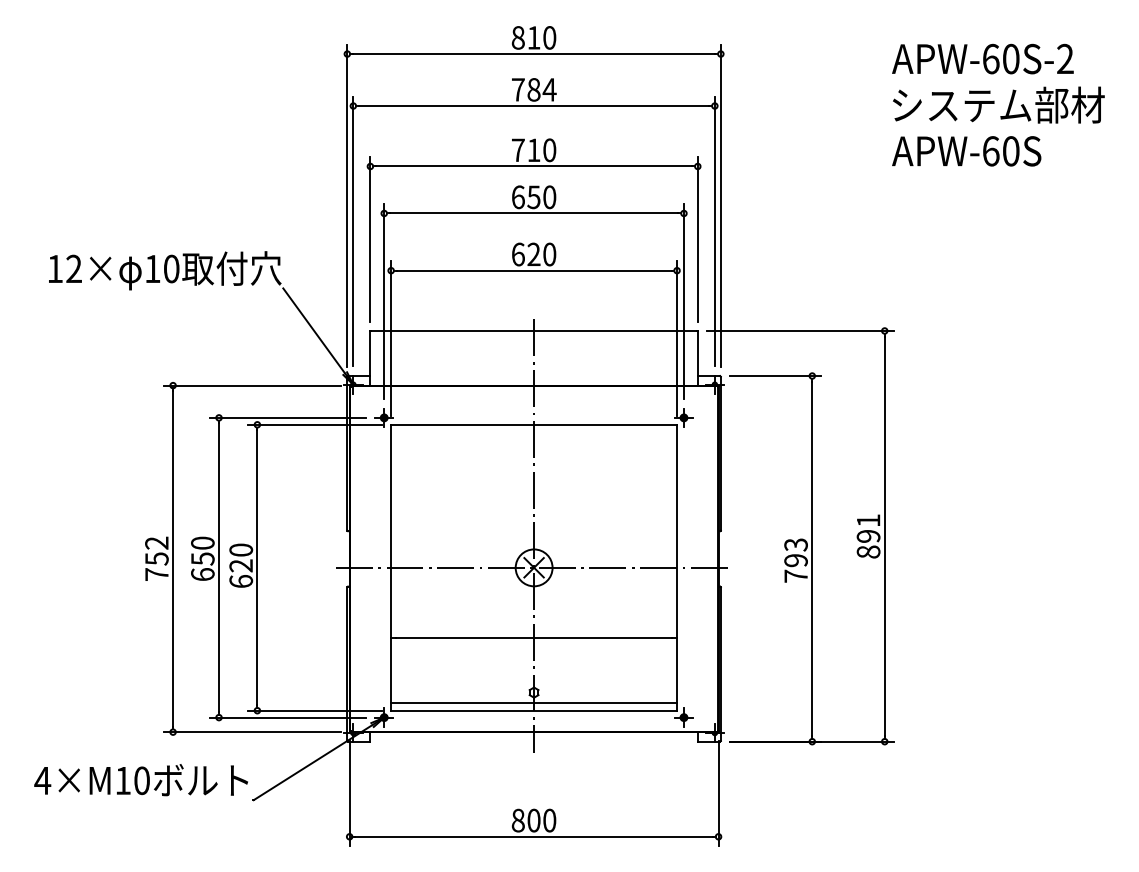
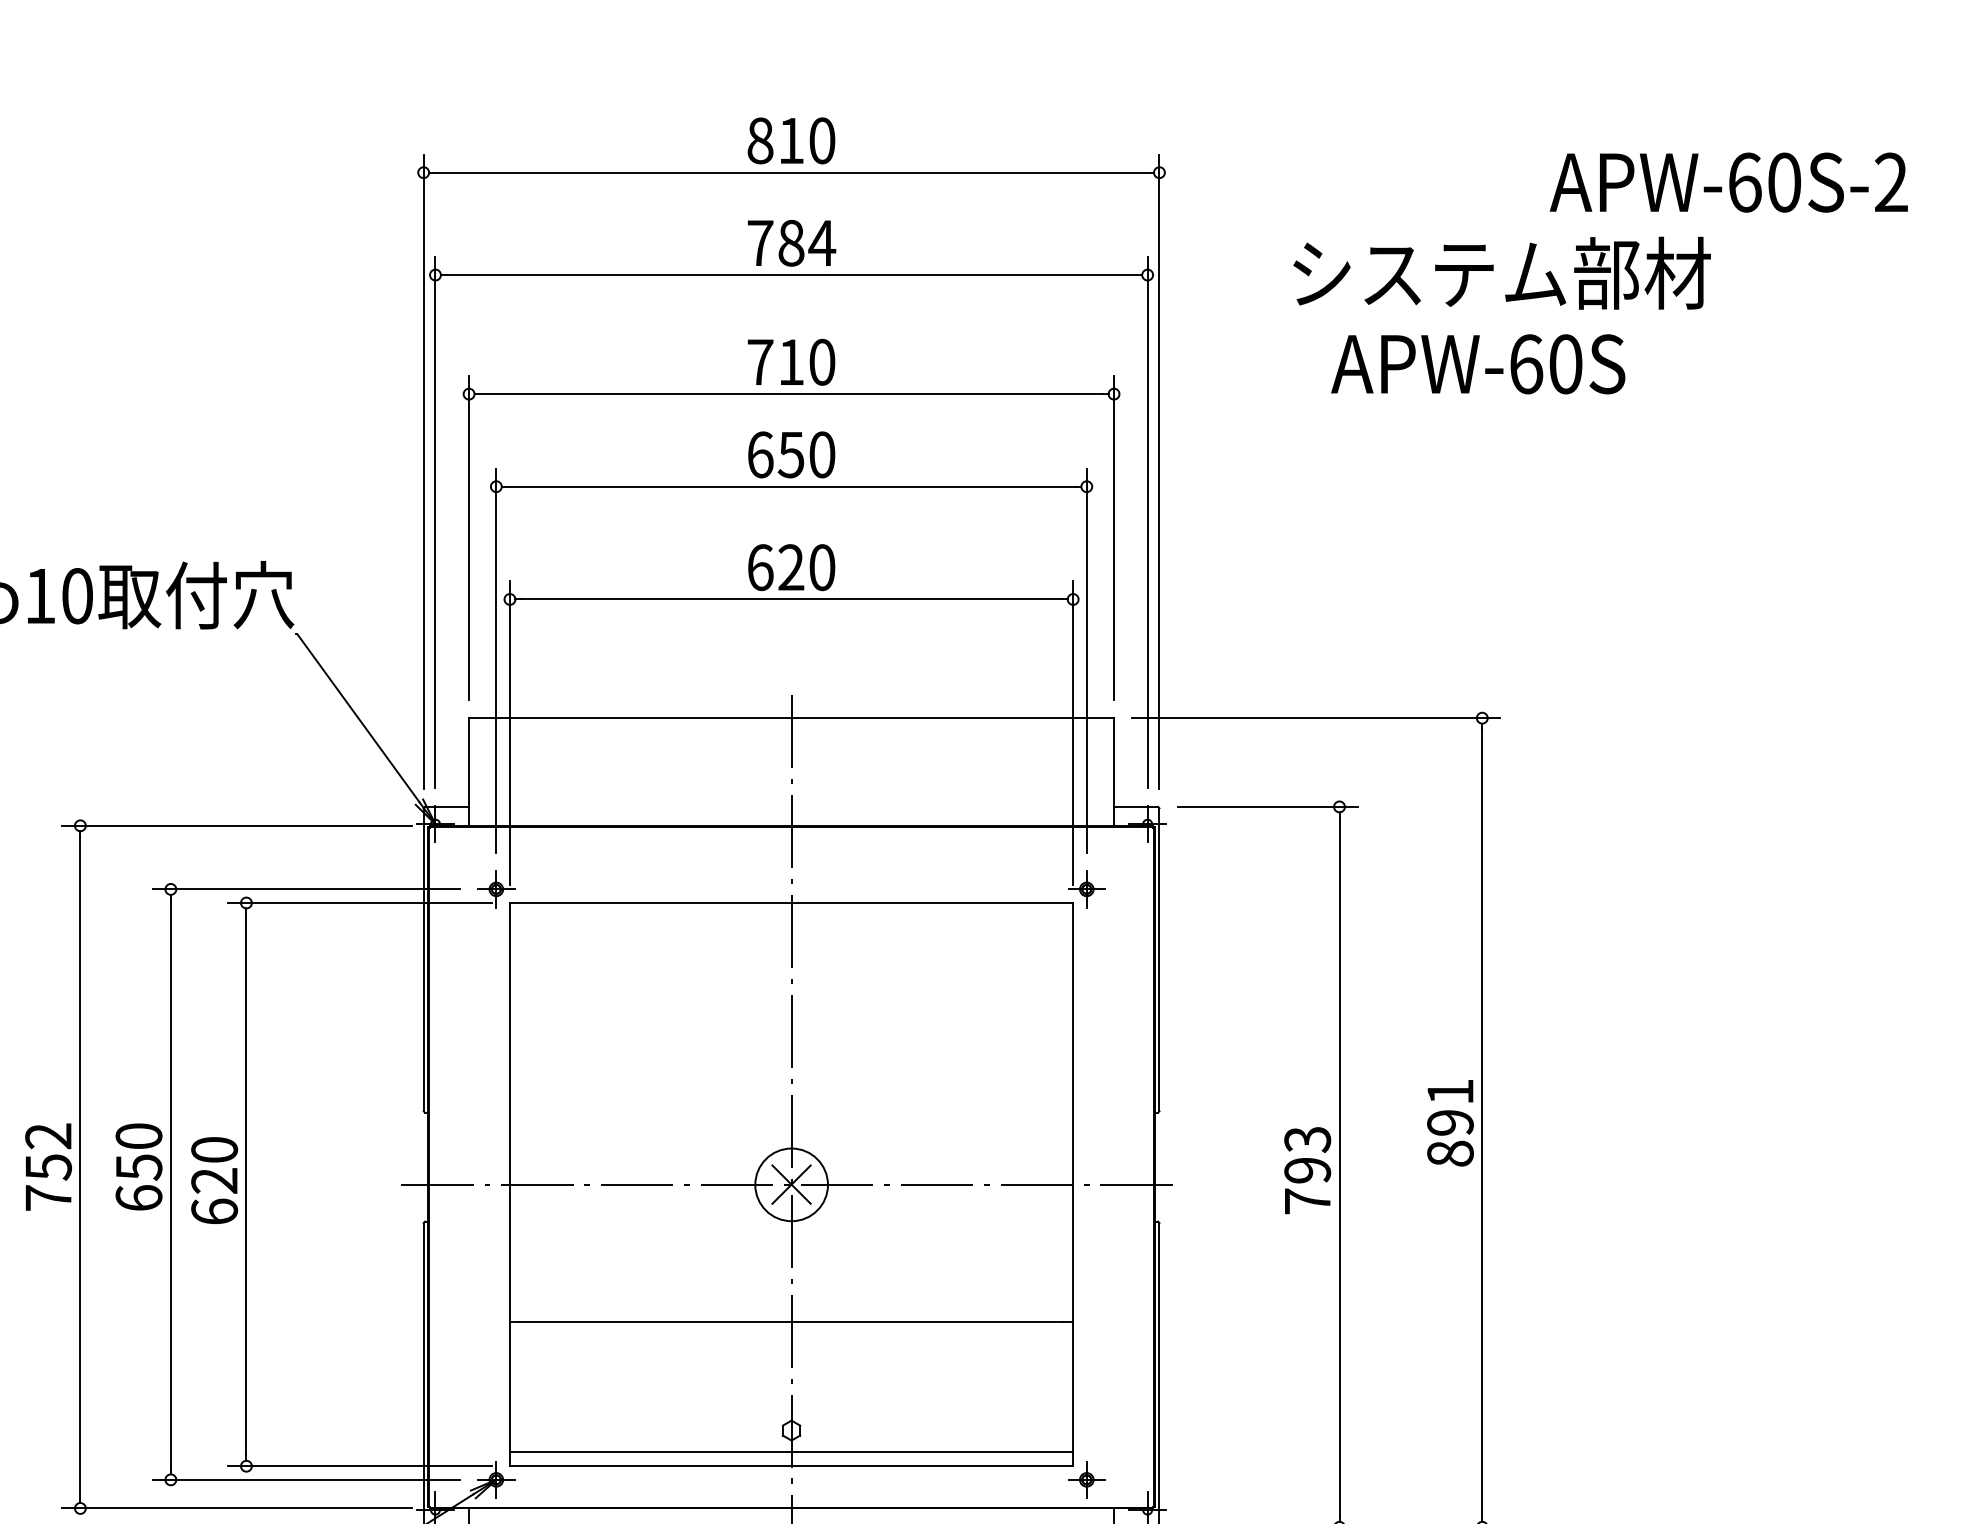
text: (982, 58) -> (1728, 181), moved
text: (998, 104) -> (1501, 272), moved
text: (966, 151) -> (1477, 364), moved

